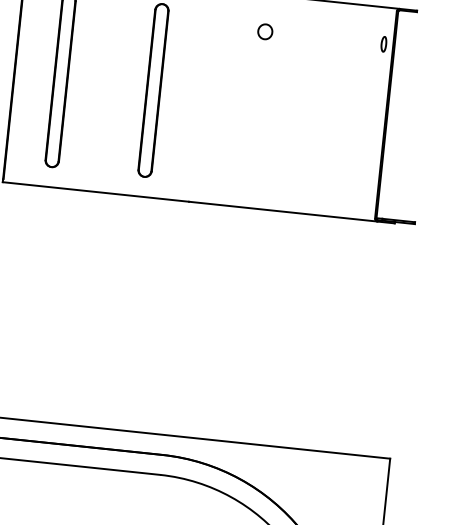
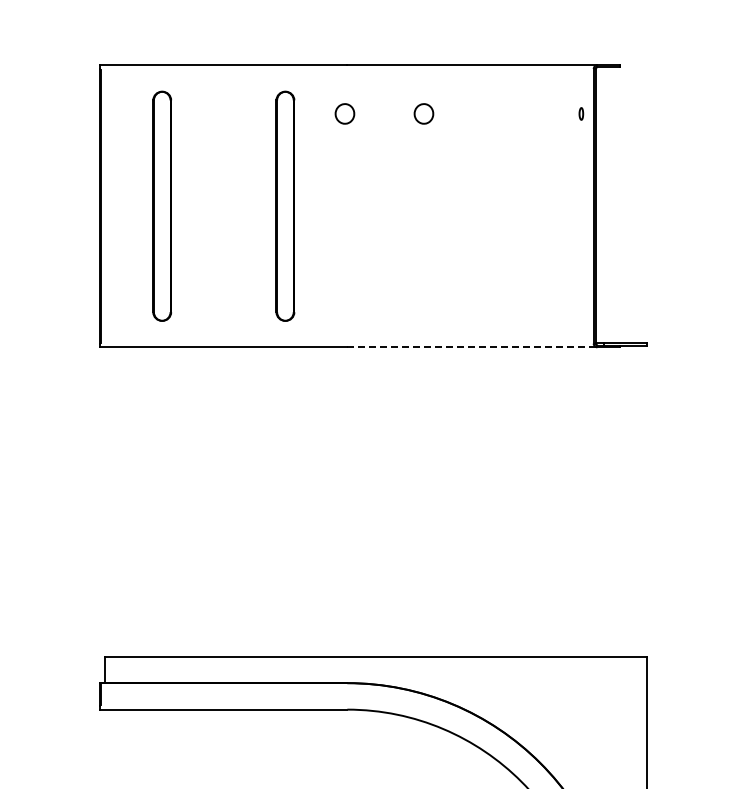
part: (205, 25) -> (344, 113), added
part: (384, 44) -> (581, 113), size x0.6
line: (283, 211) -> (472, 347), solid -> dashed

